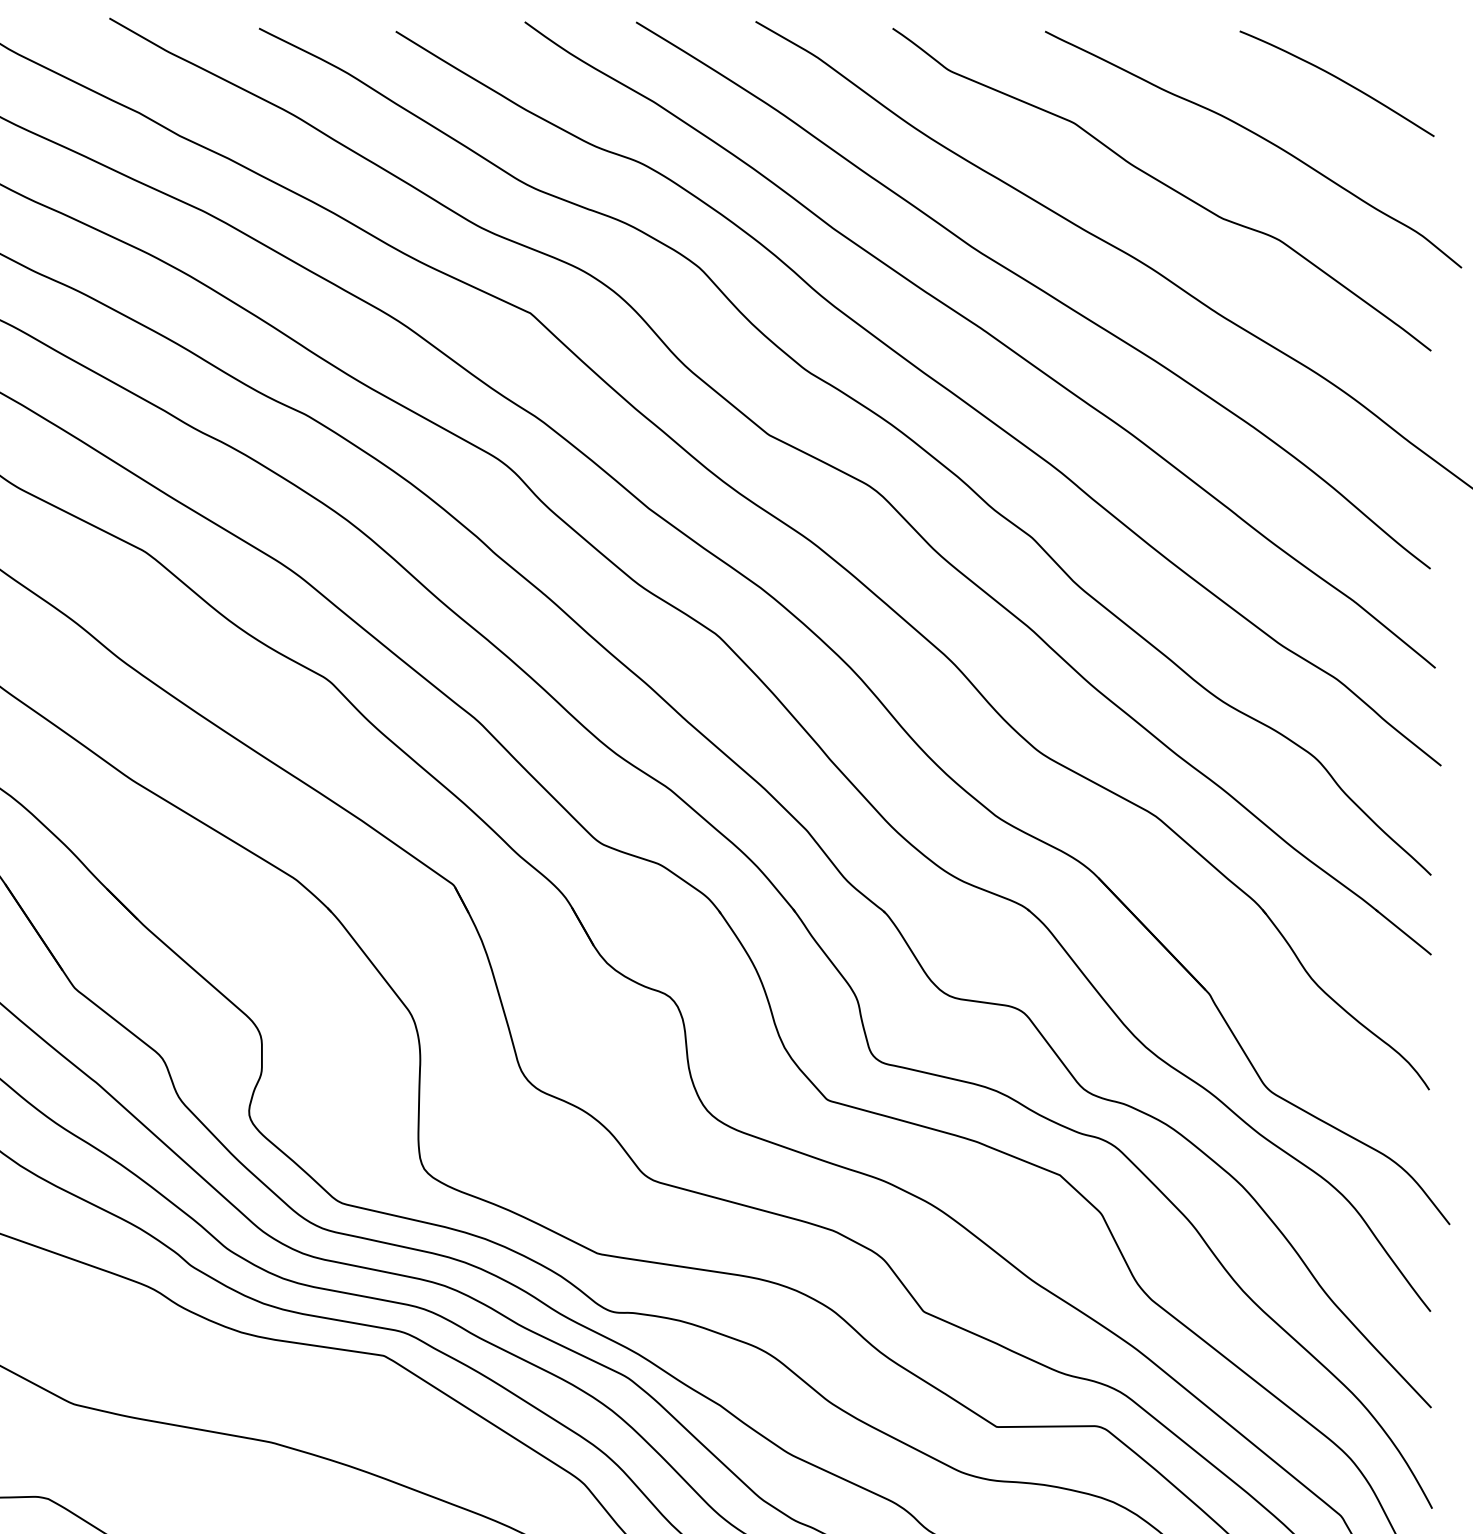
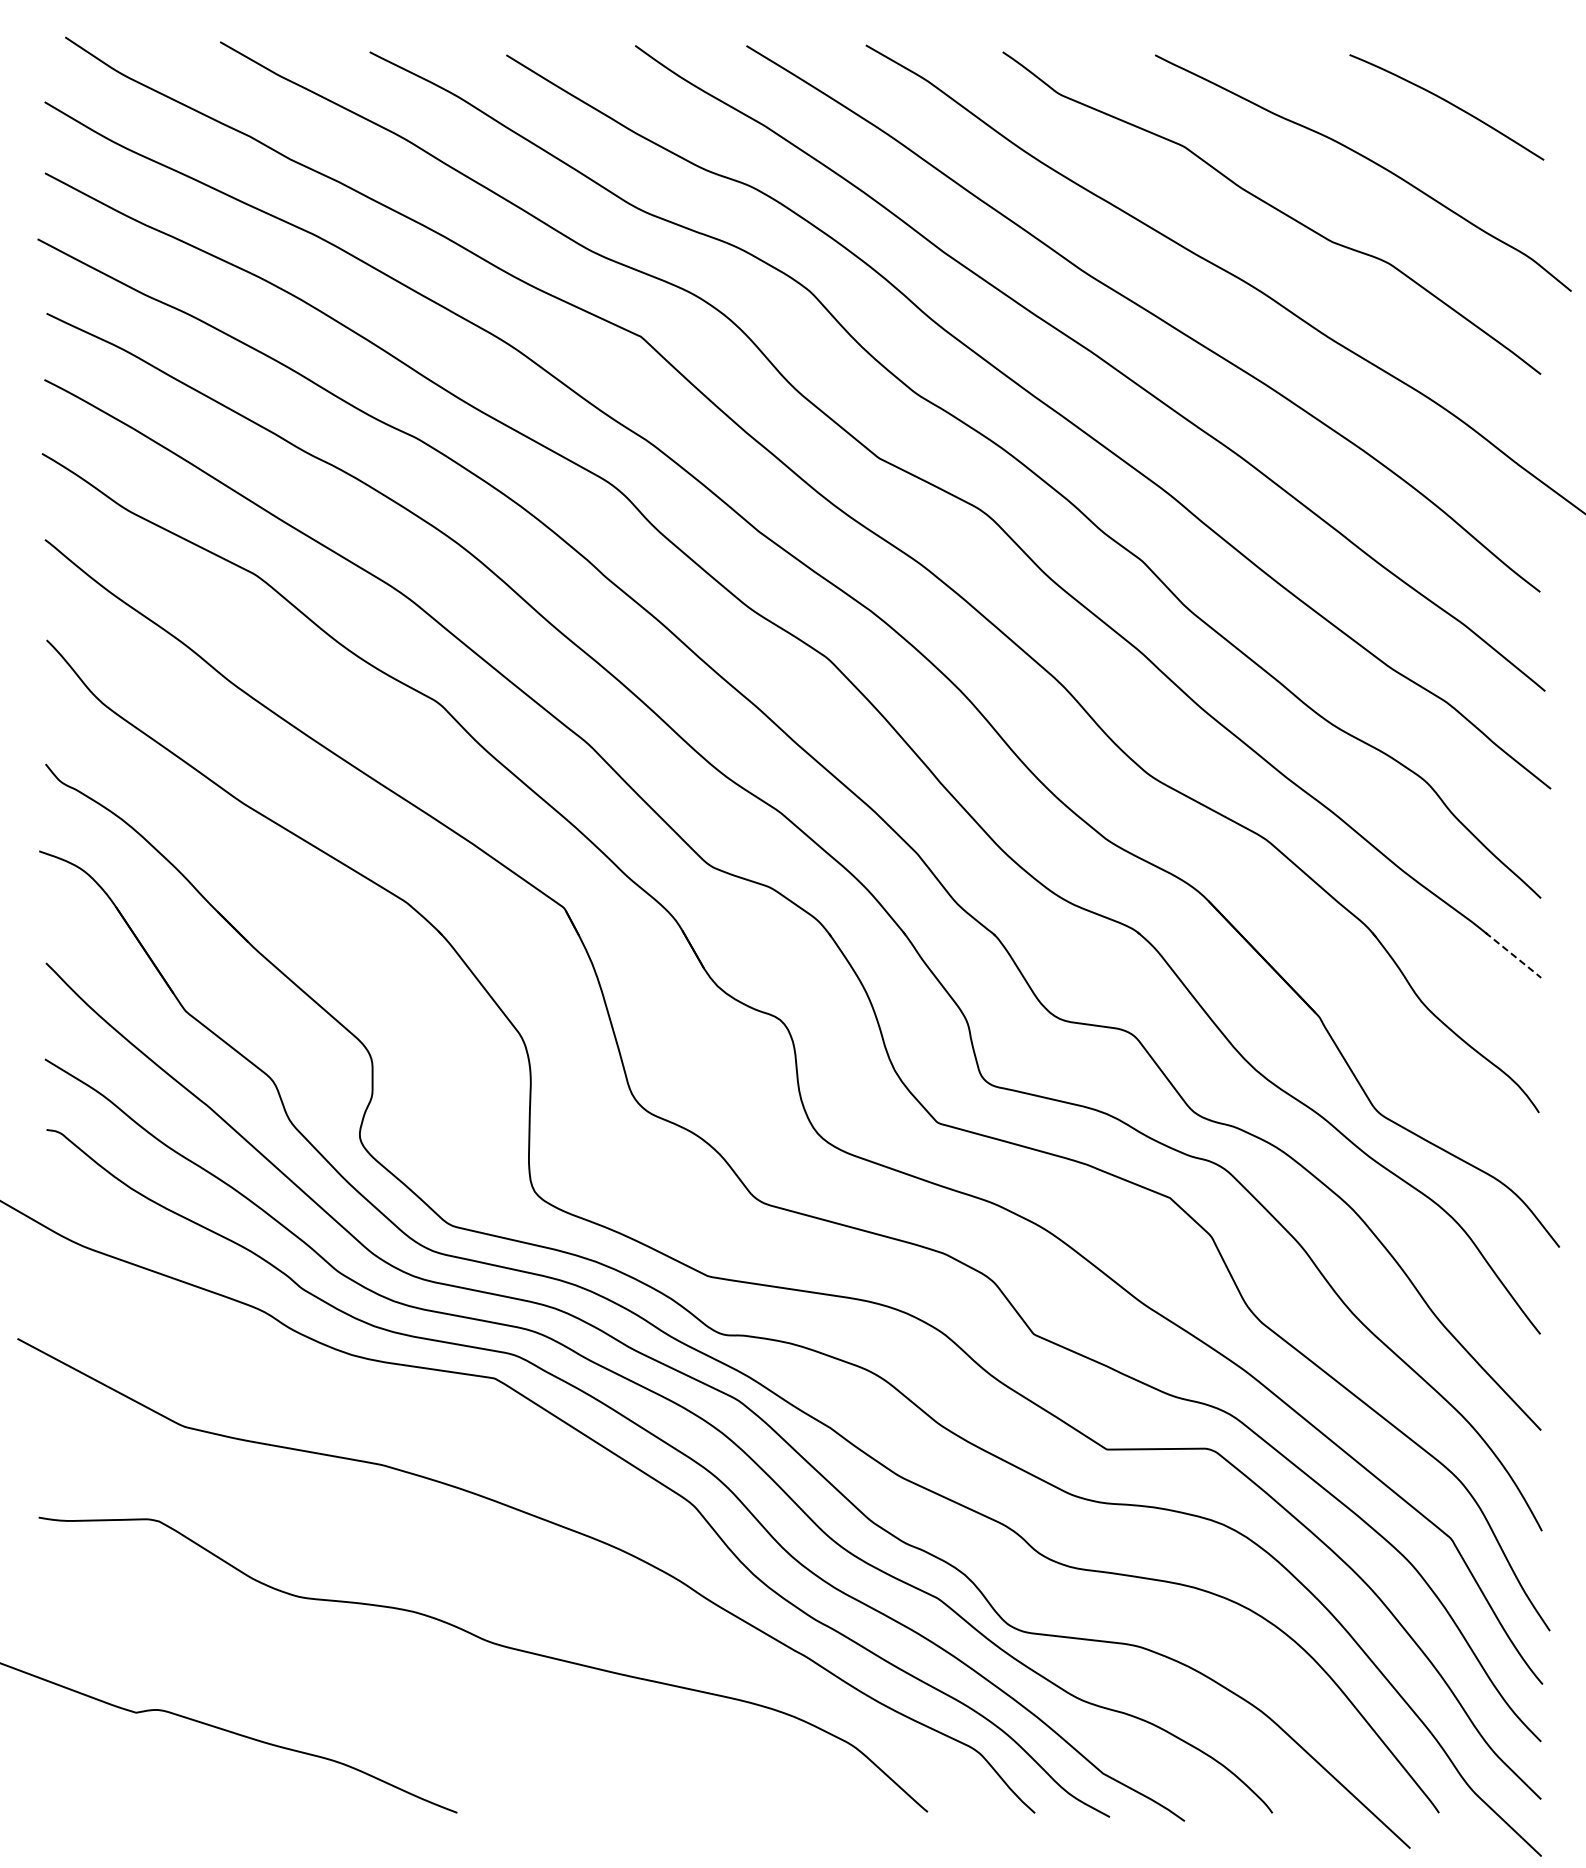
line: (1403, 932) -> (1513, 955), solid -> dashed

